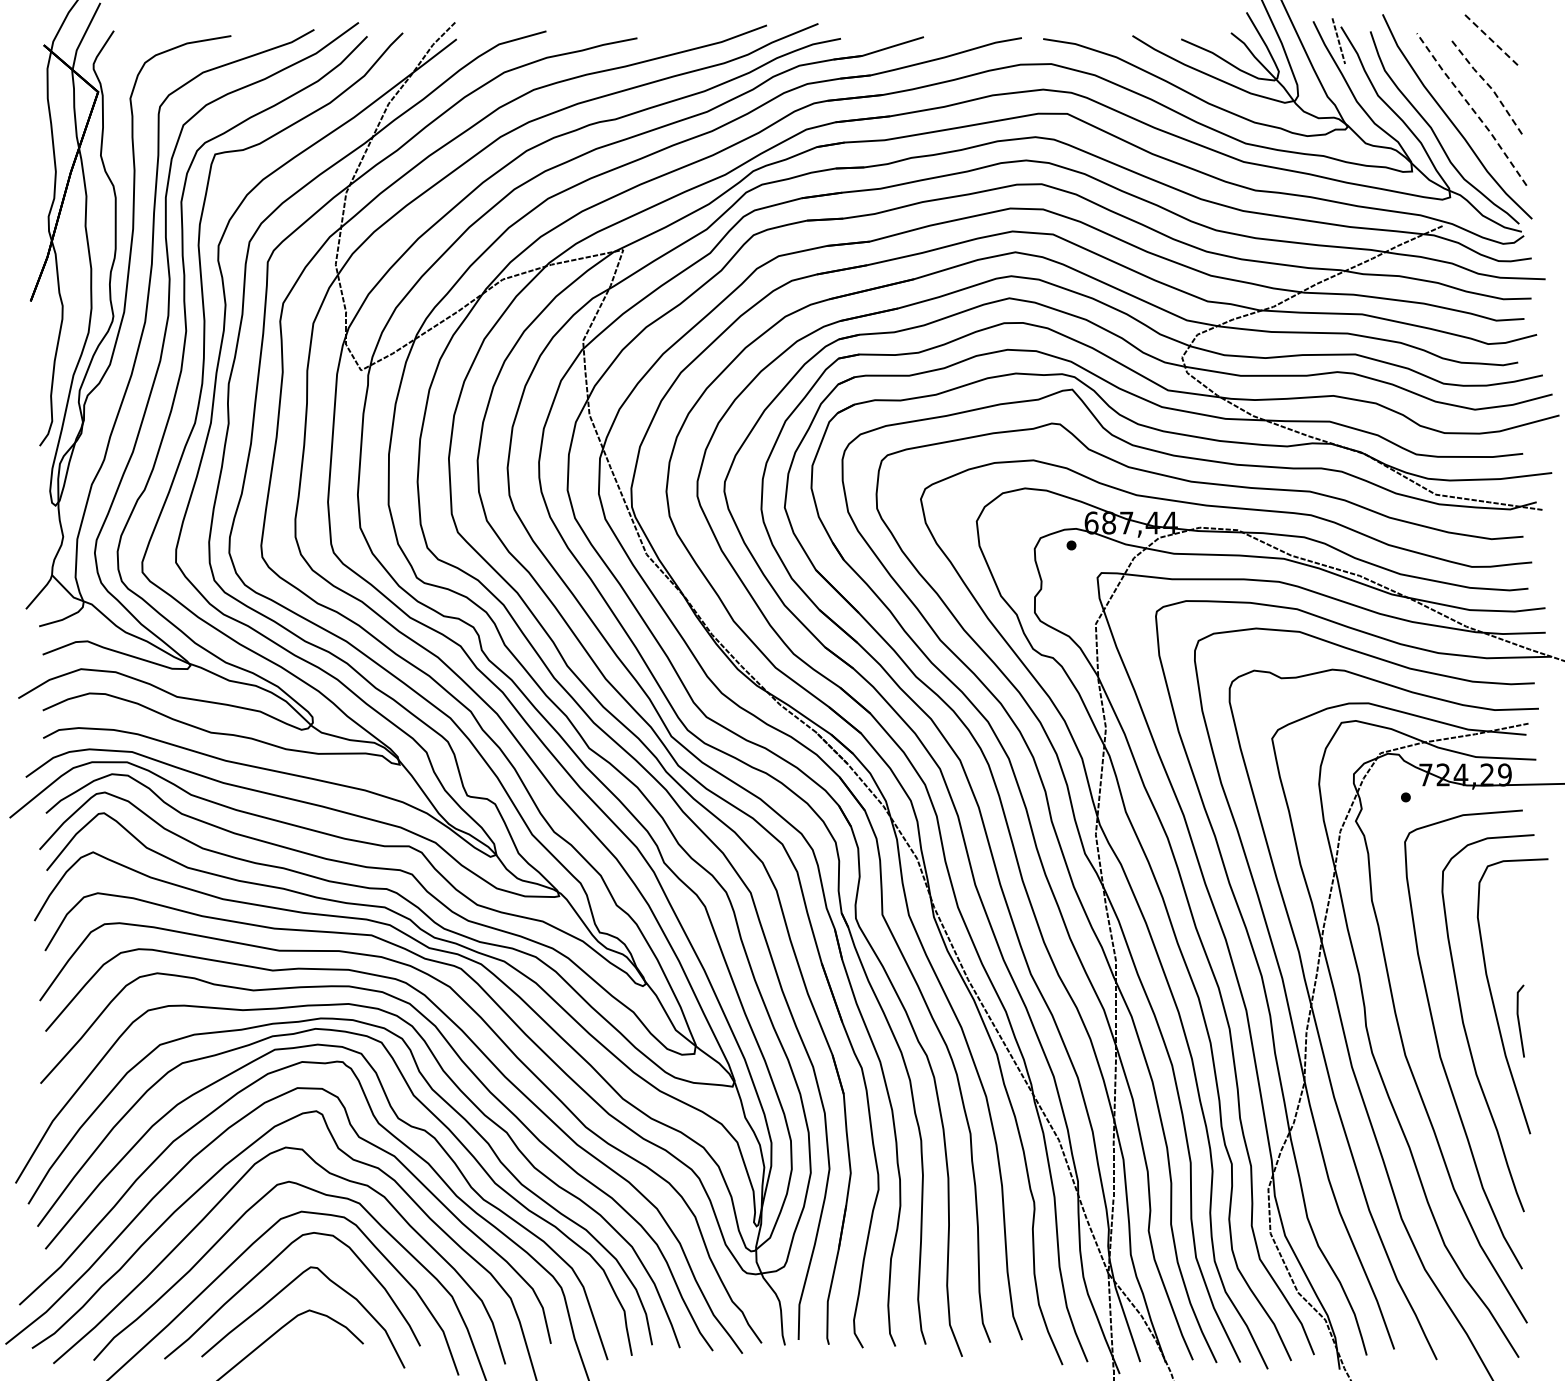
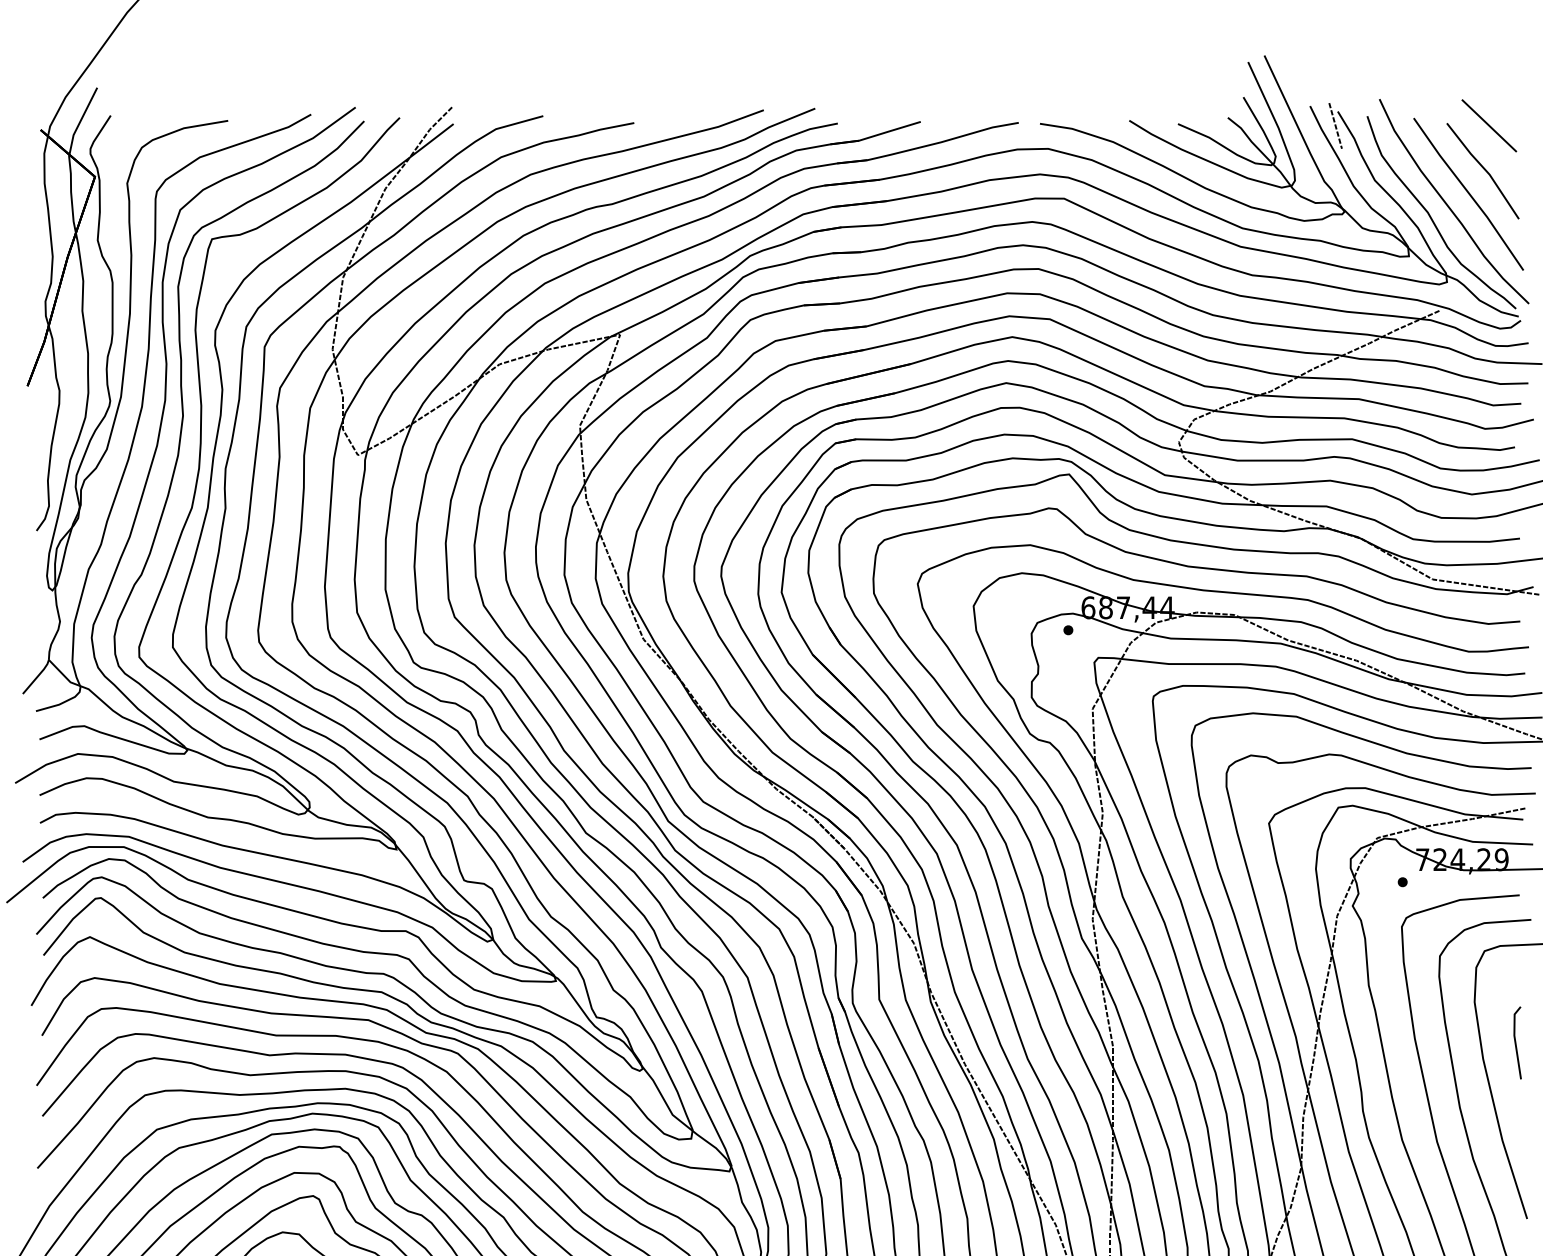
line: (1492, 41) -> (1489, 126), dashed -> solid
line: (1488, 84) -> (1485, 169), dashed -> solid
line: (1472, 108) -> (1469, 193), dashed -> solid
line: (1519, 1020) -> (1516, 1042), moved

